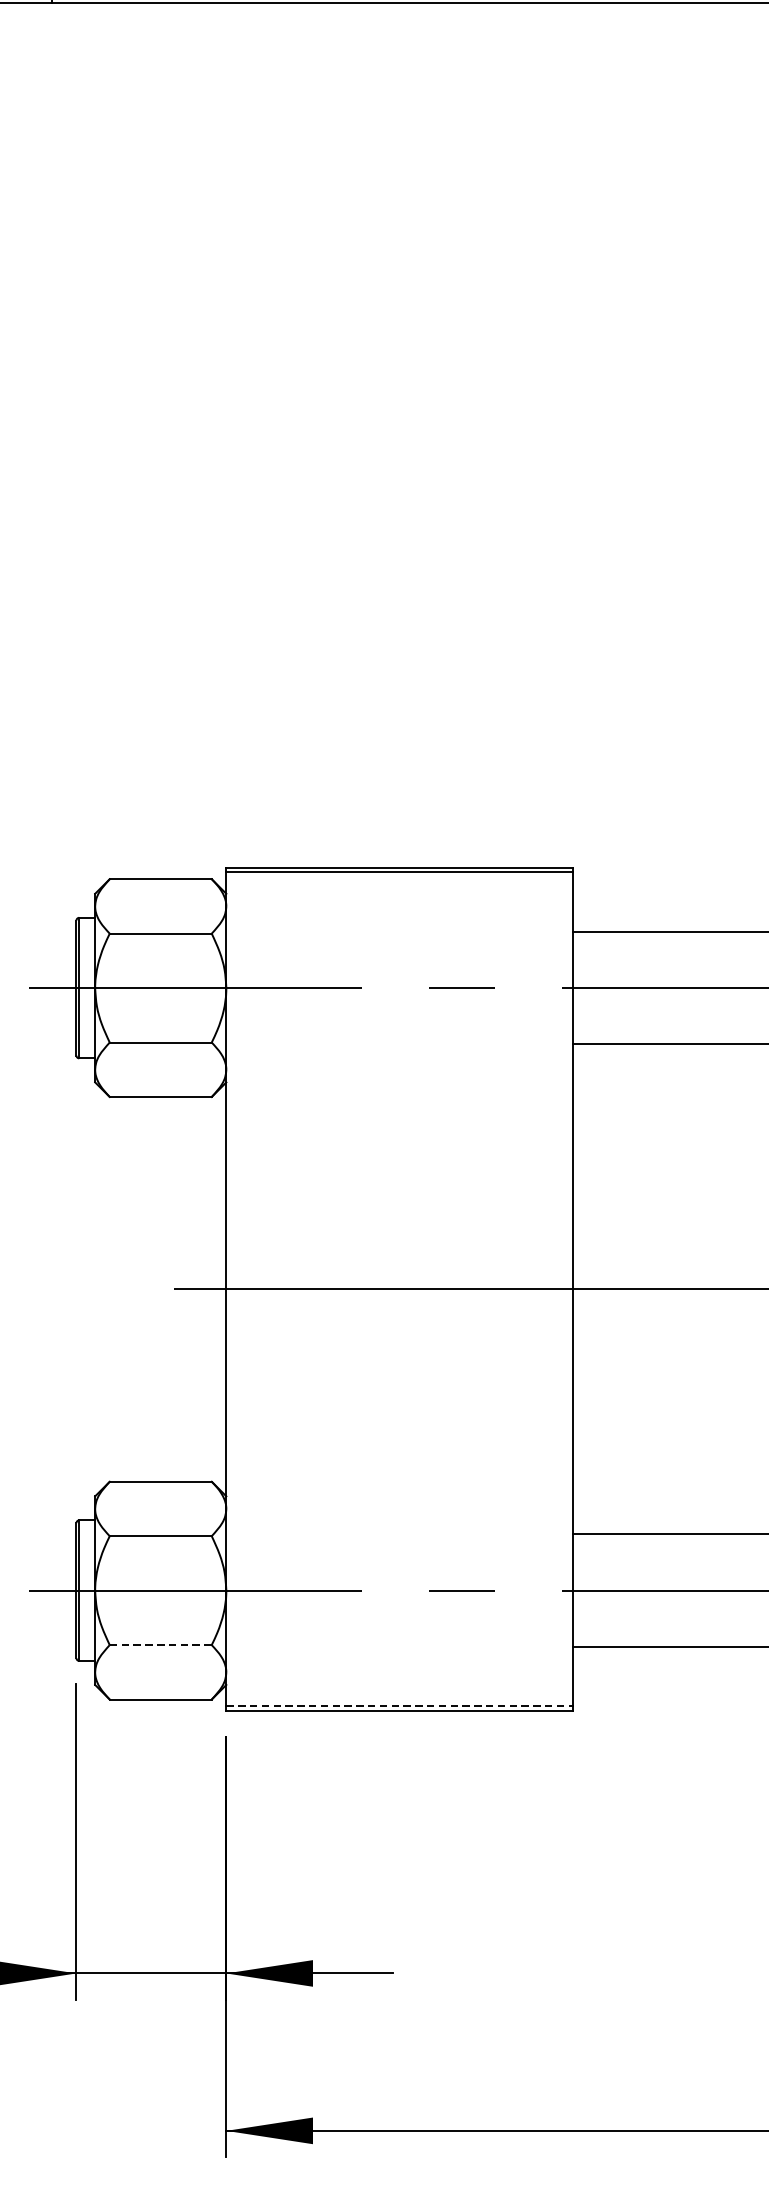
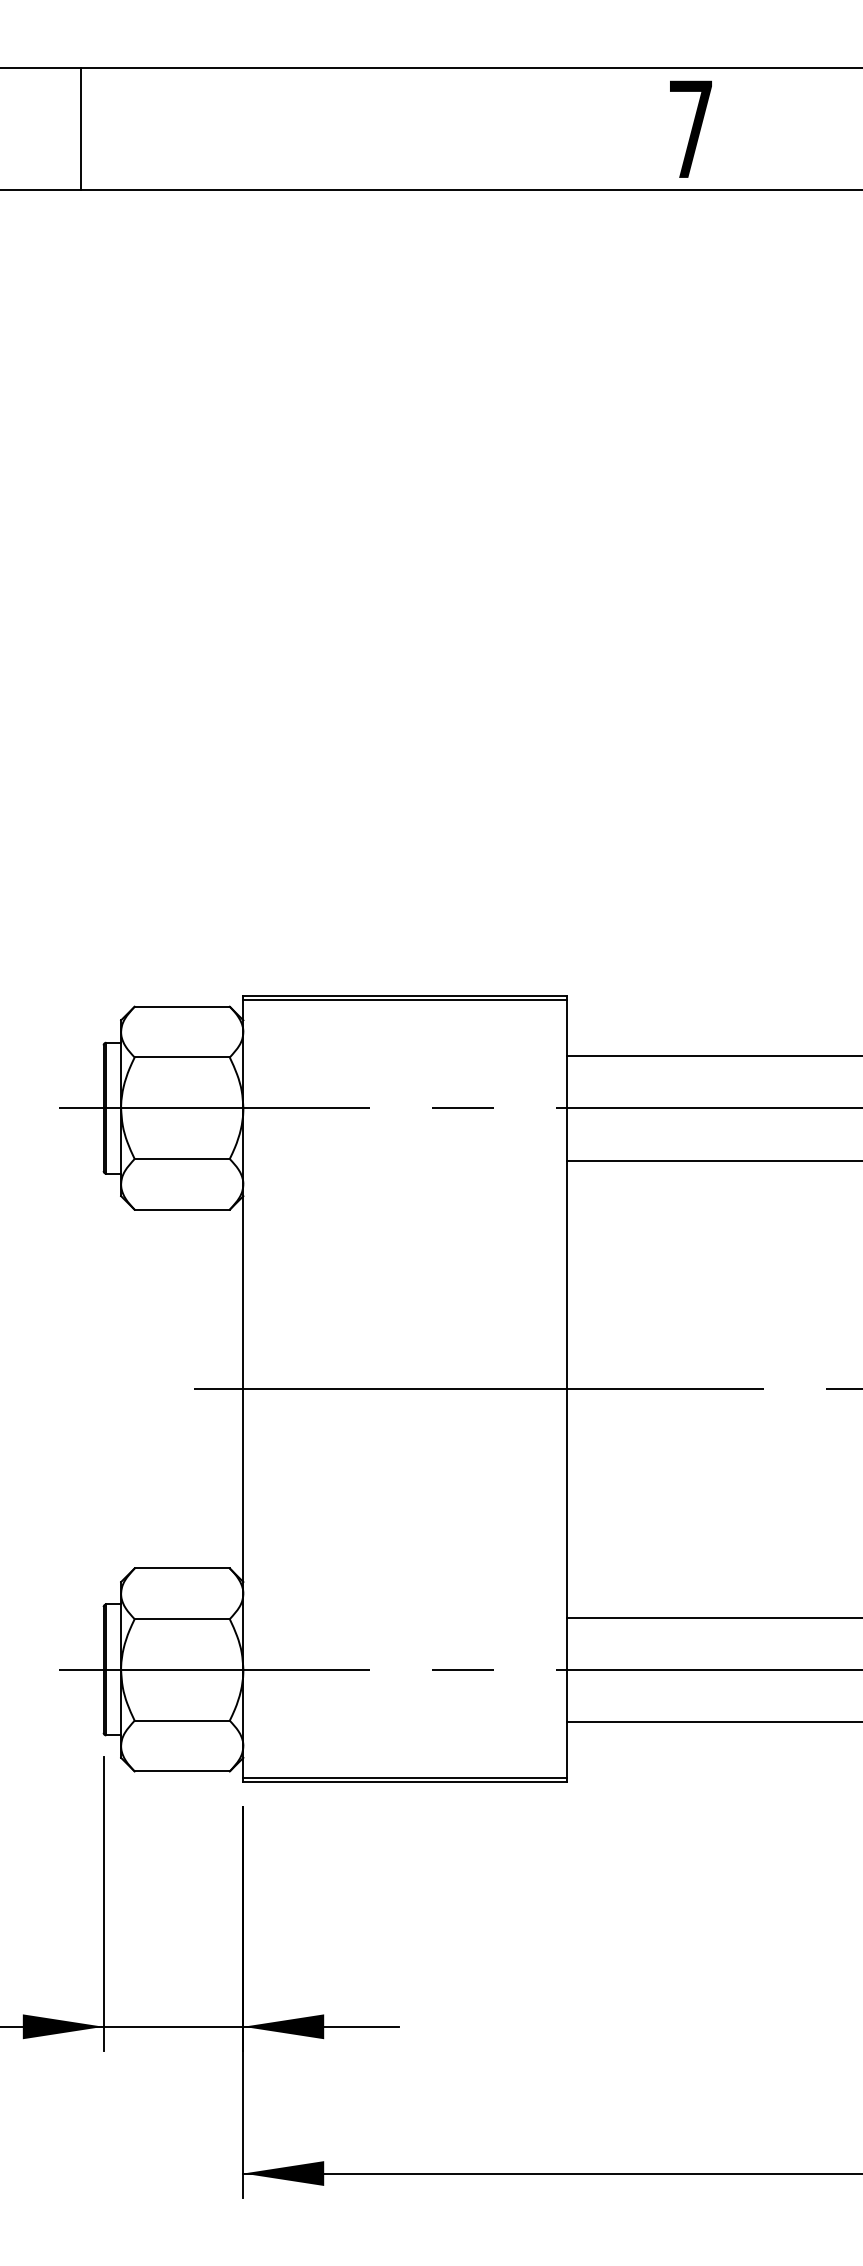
line: (161, 1644) -> (182, 1720), dashed -> solid
line: (400, 1706) -> (405, 1777), dashed -> solid

